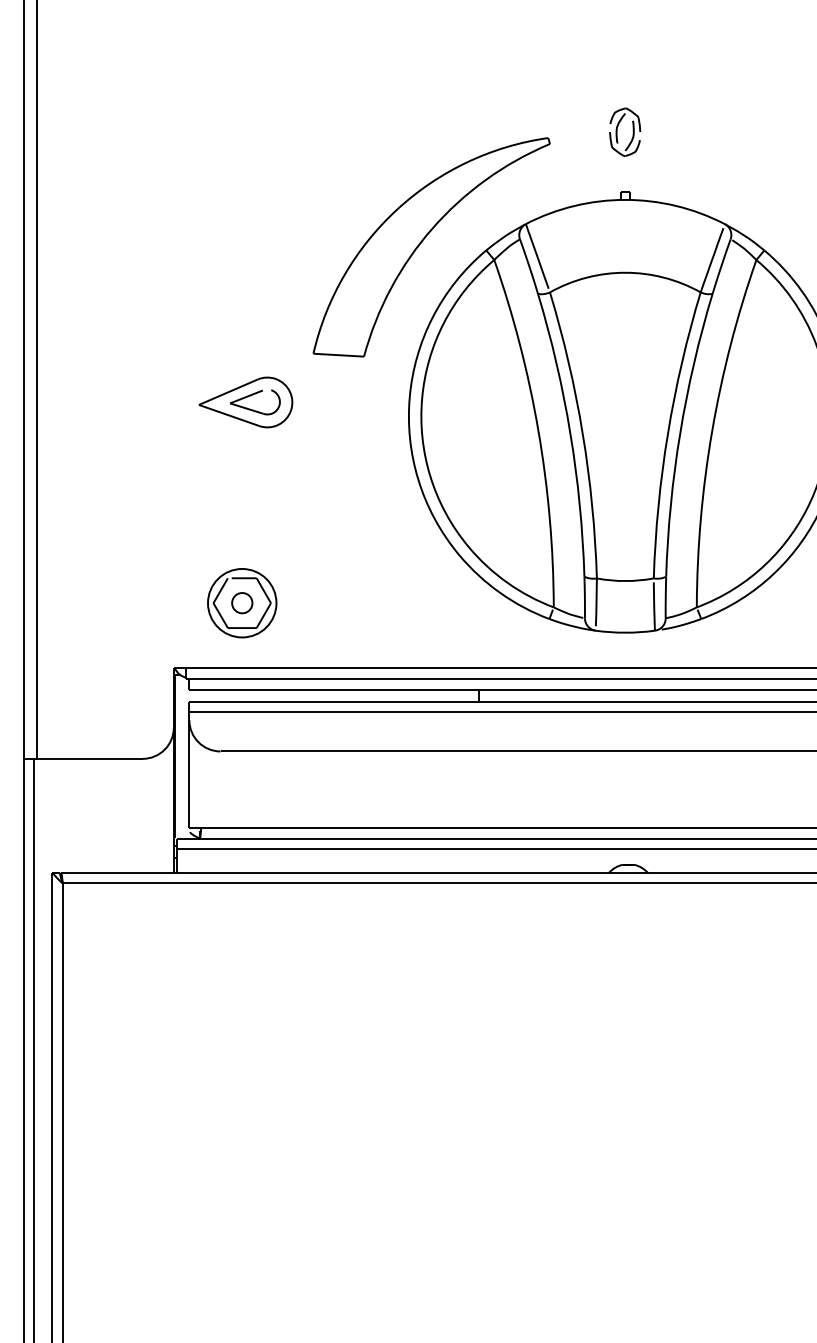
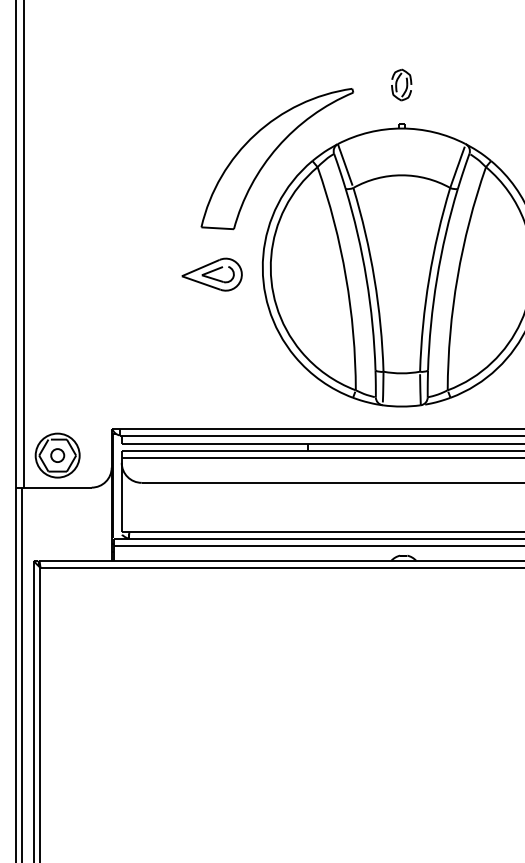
part: (245, 402) -> (211, 274), moved
part: (241, 603) -> (57, 455), moved

